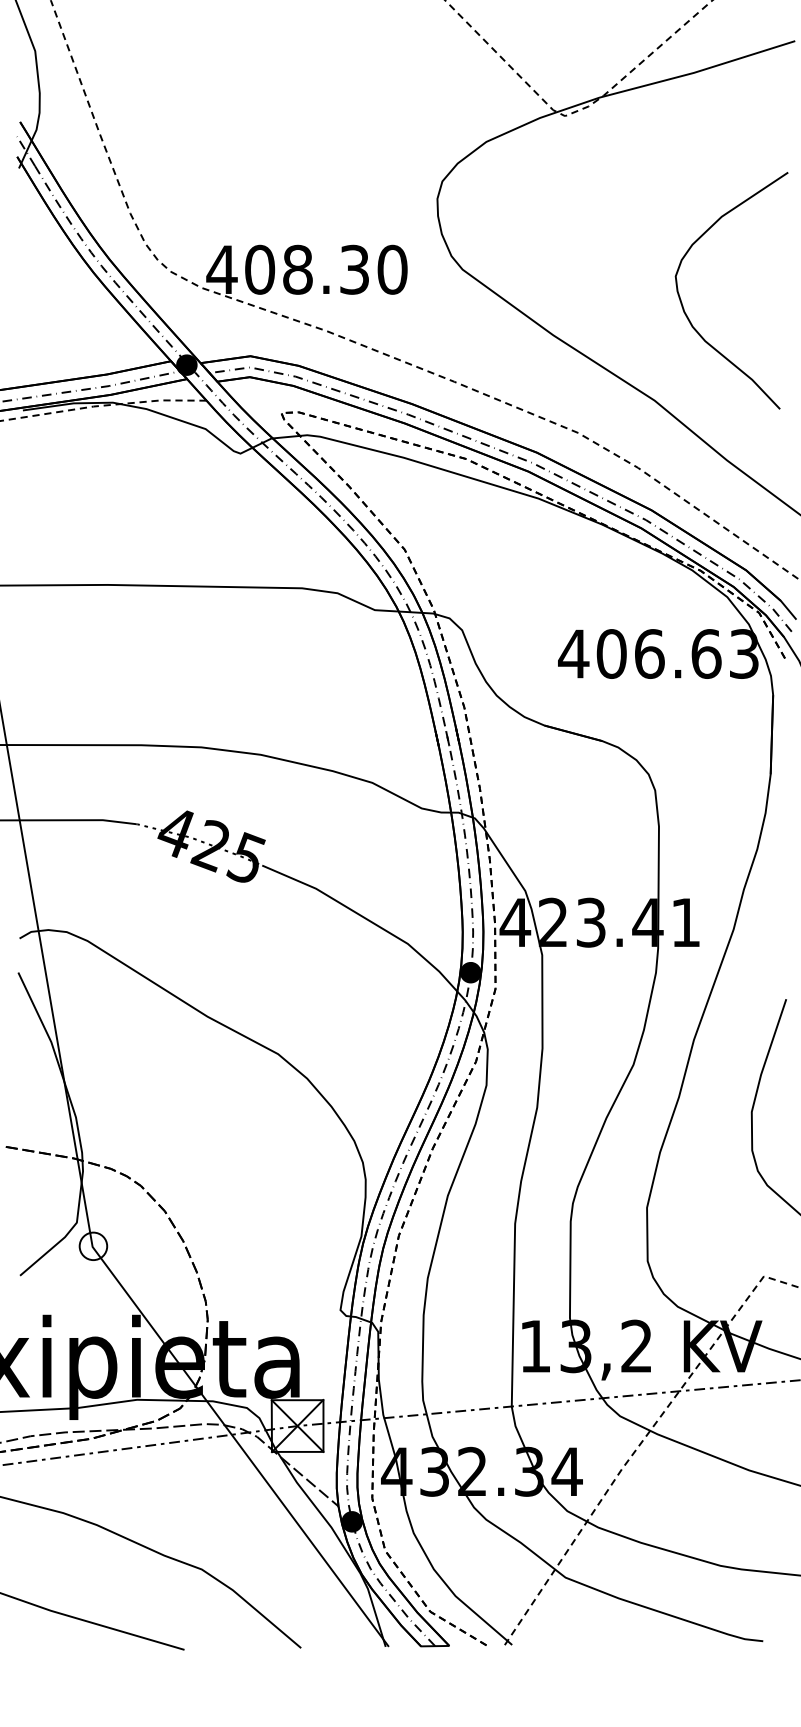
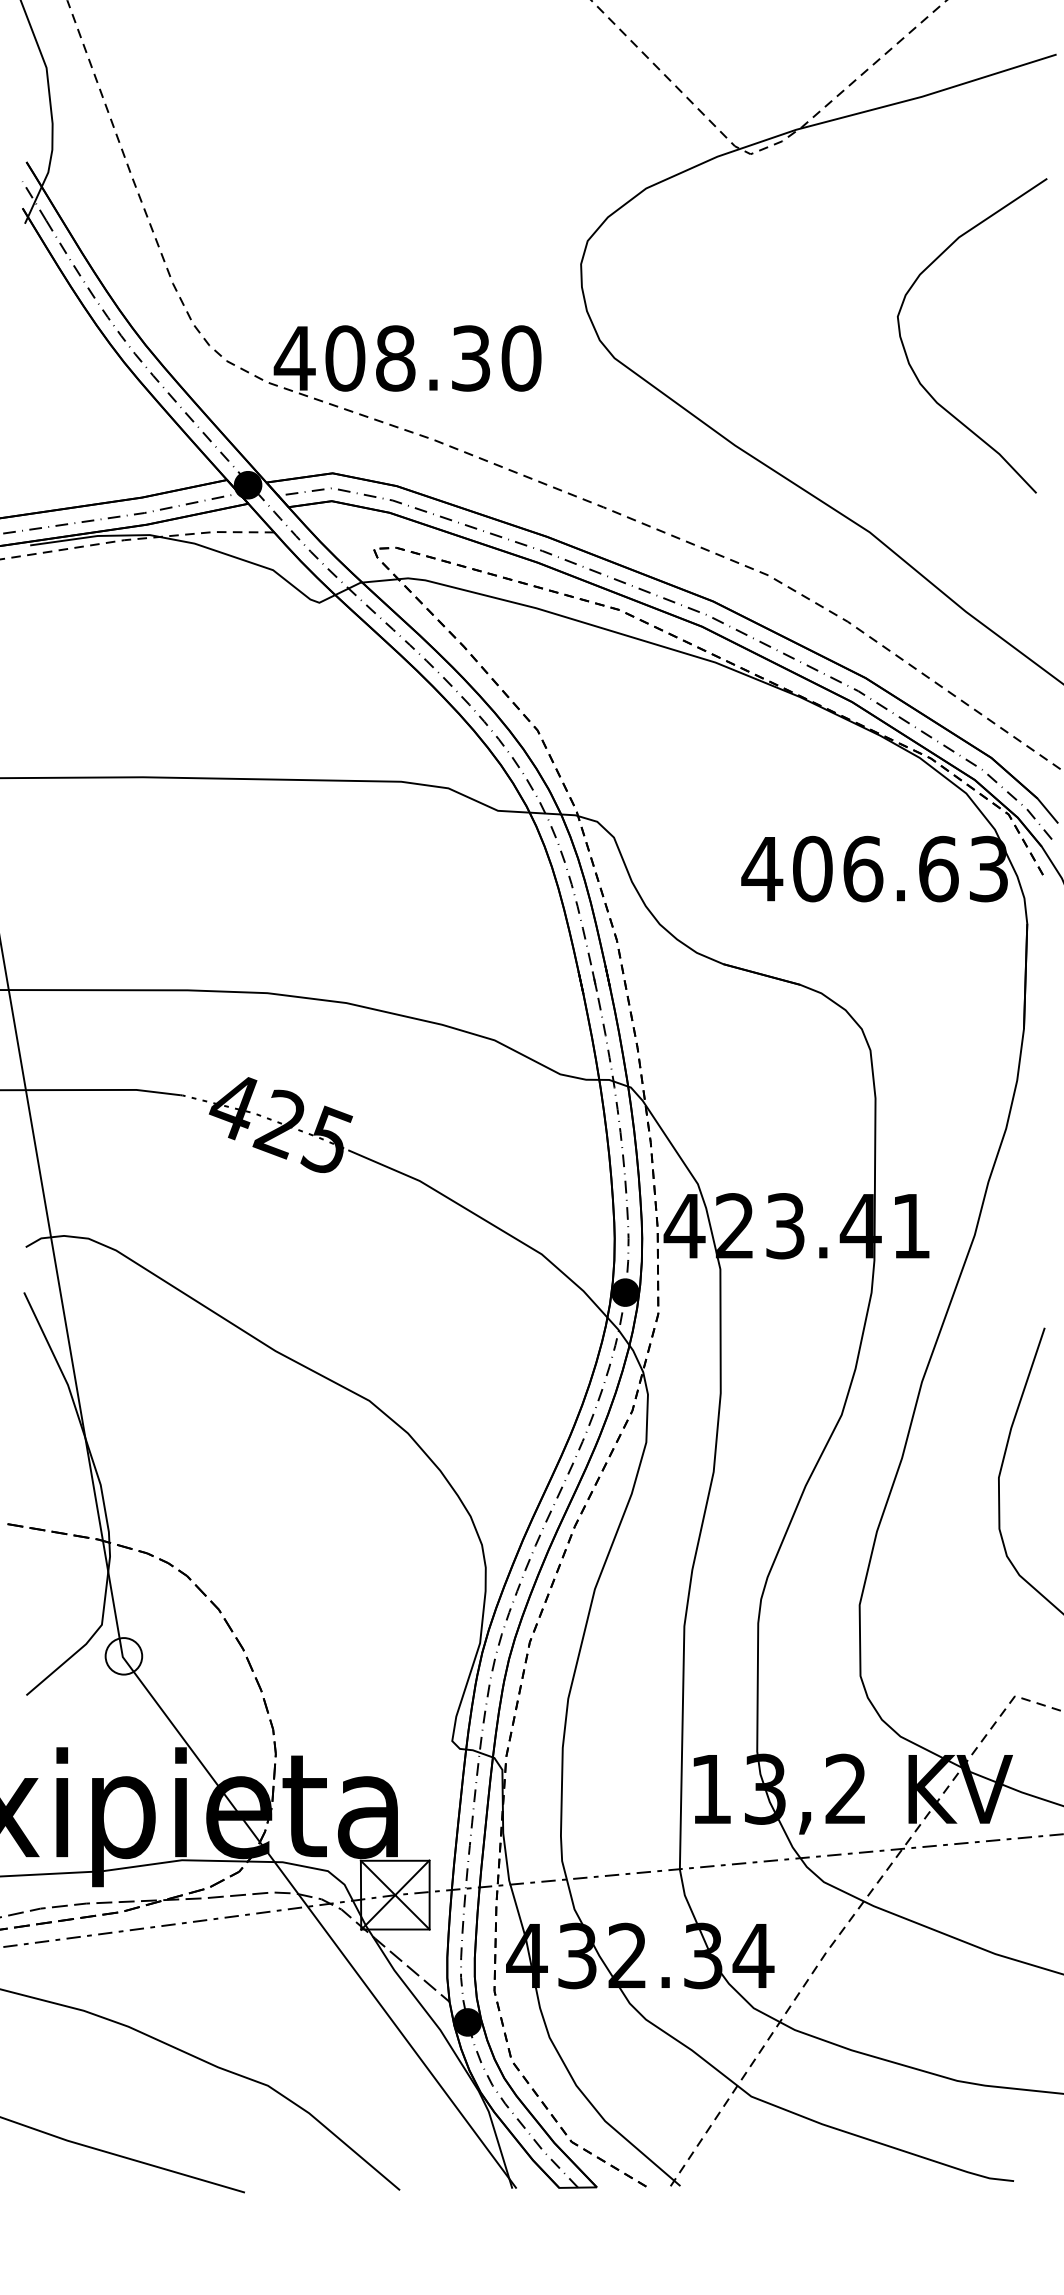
curve: (683, 305) -> (908, 355), moved

